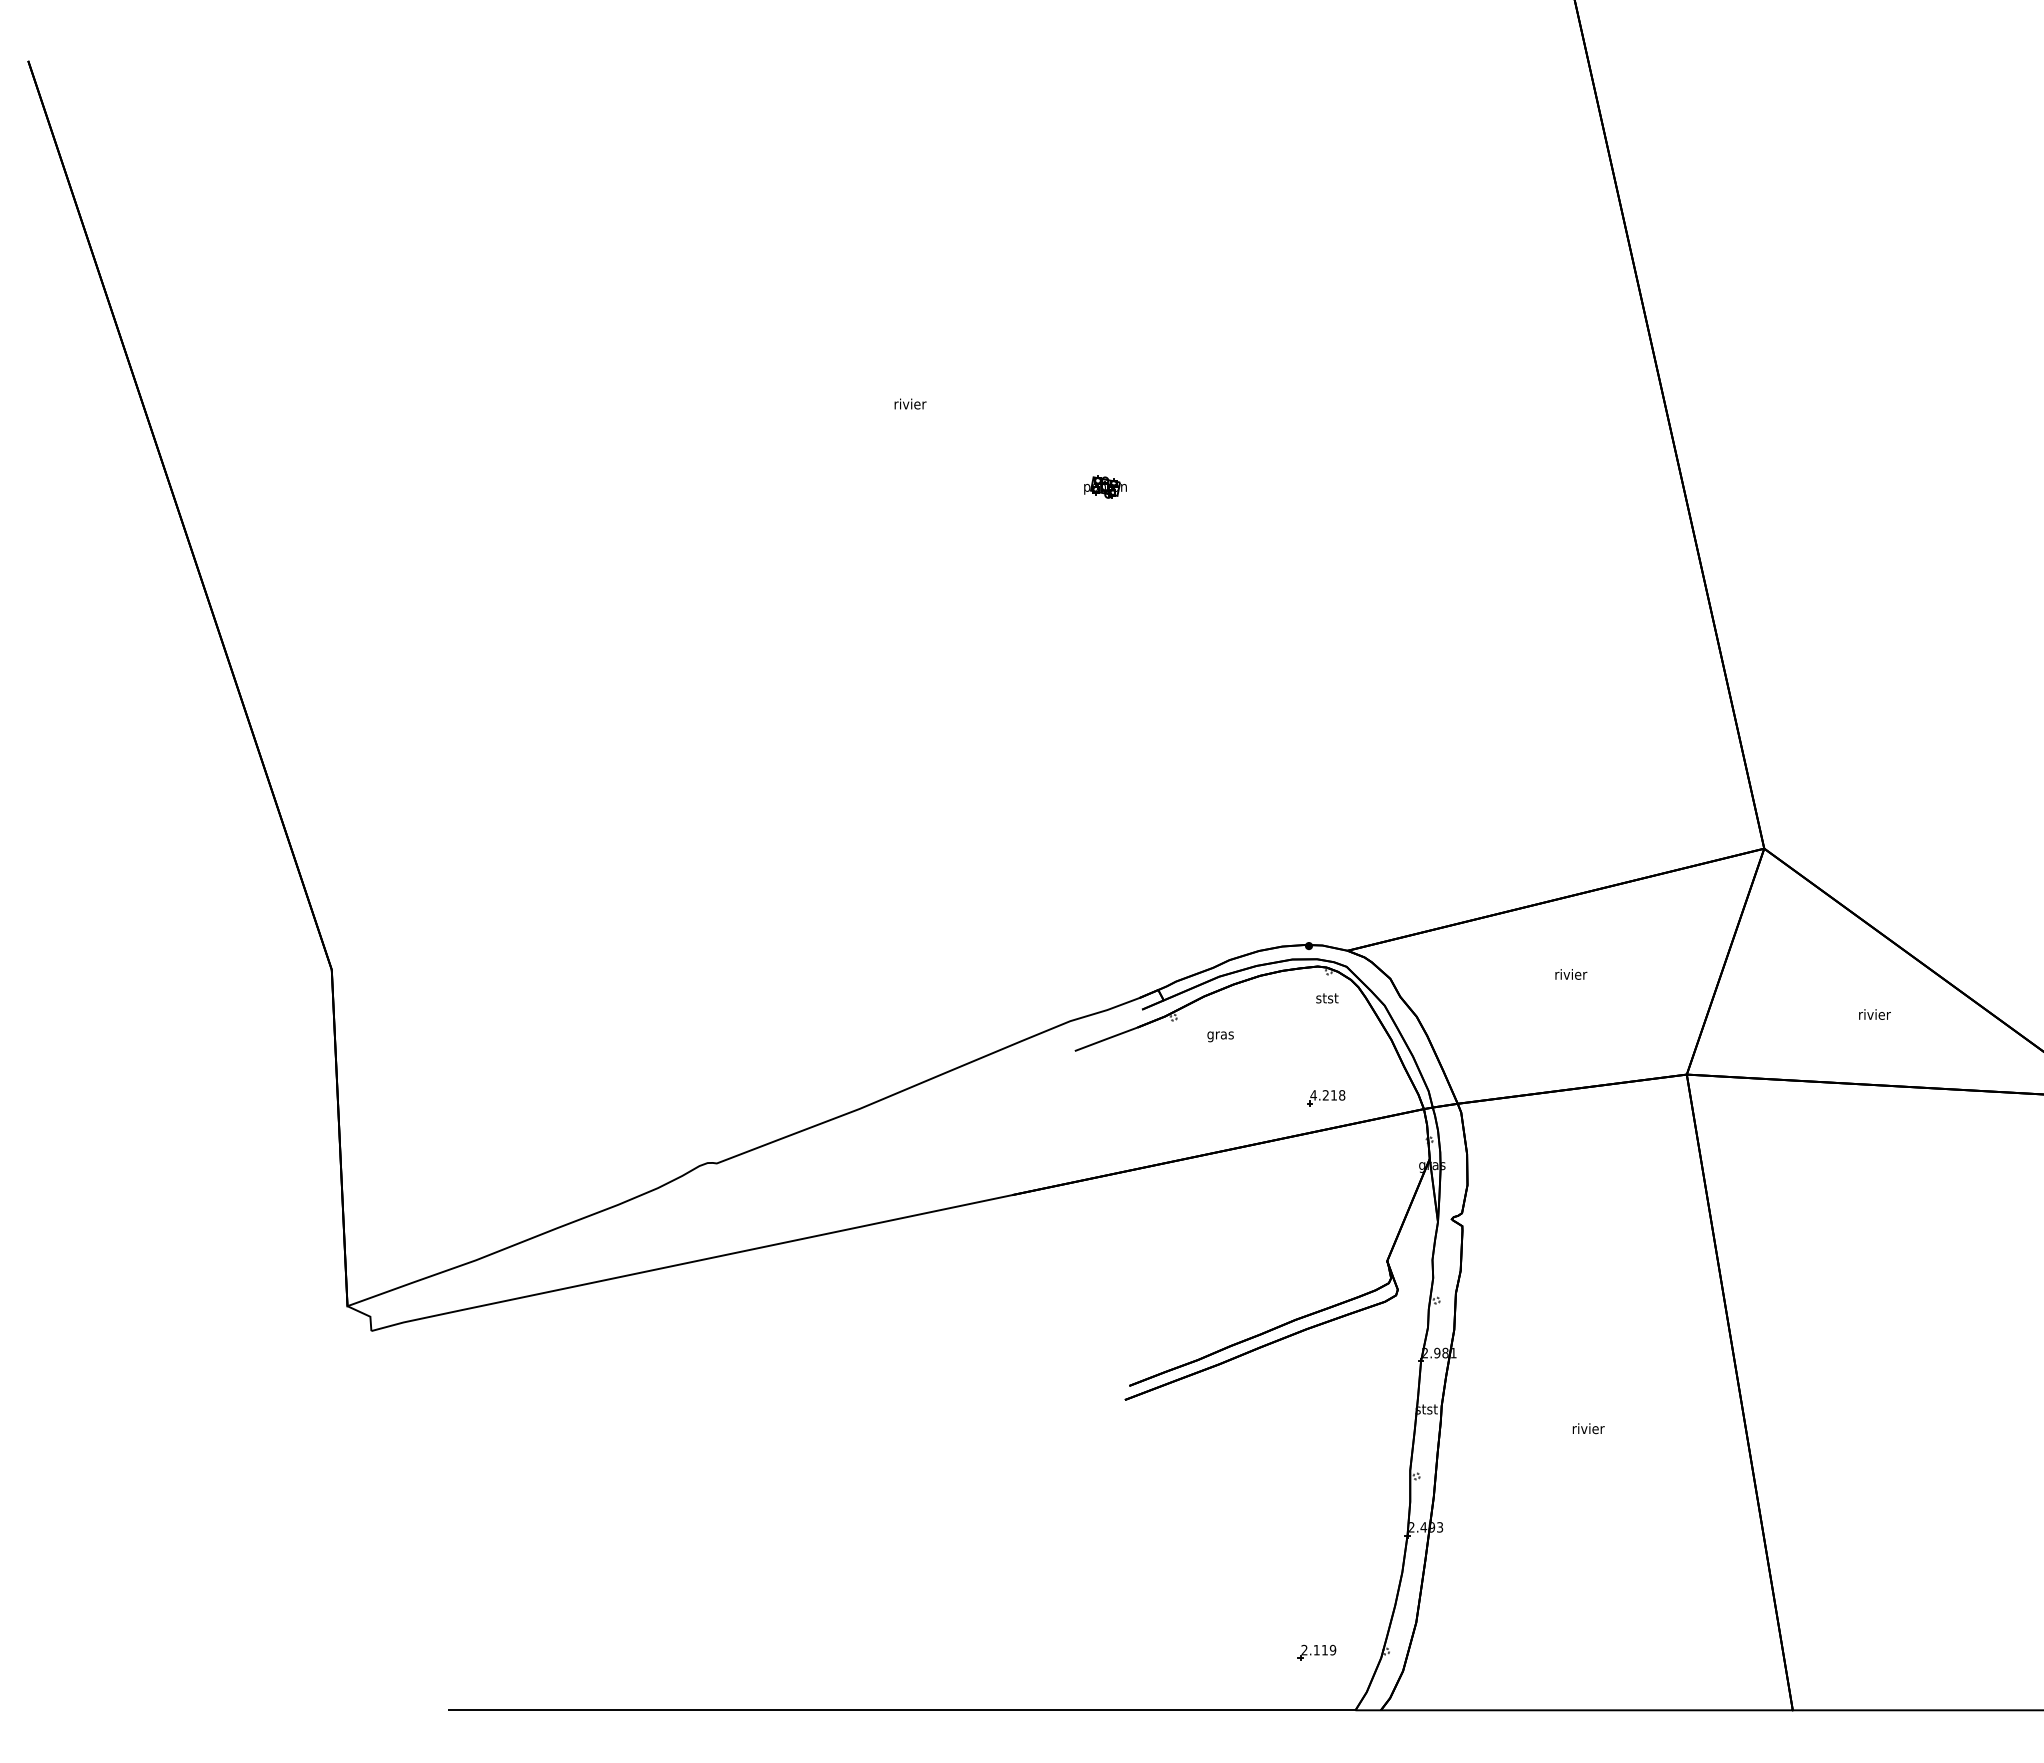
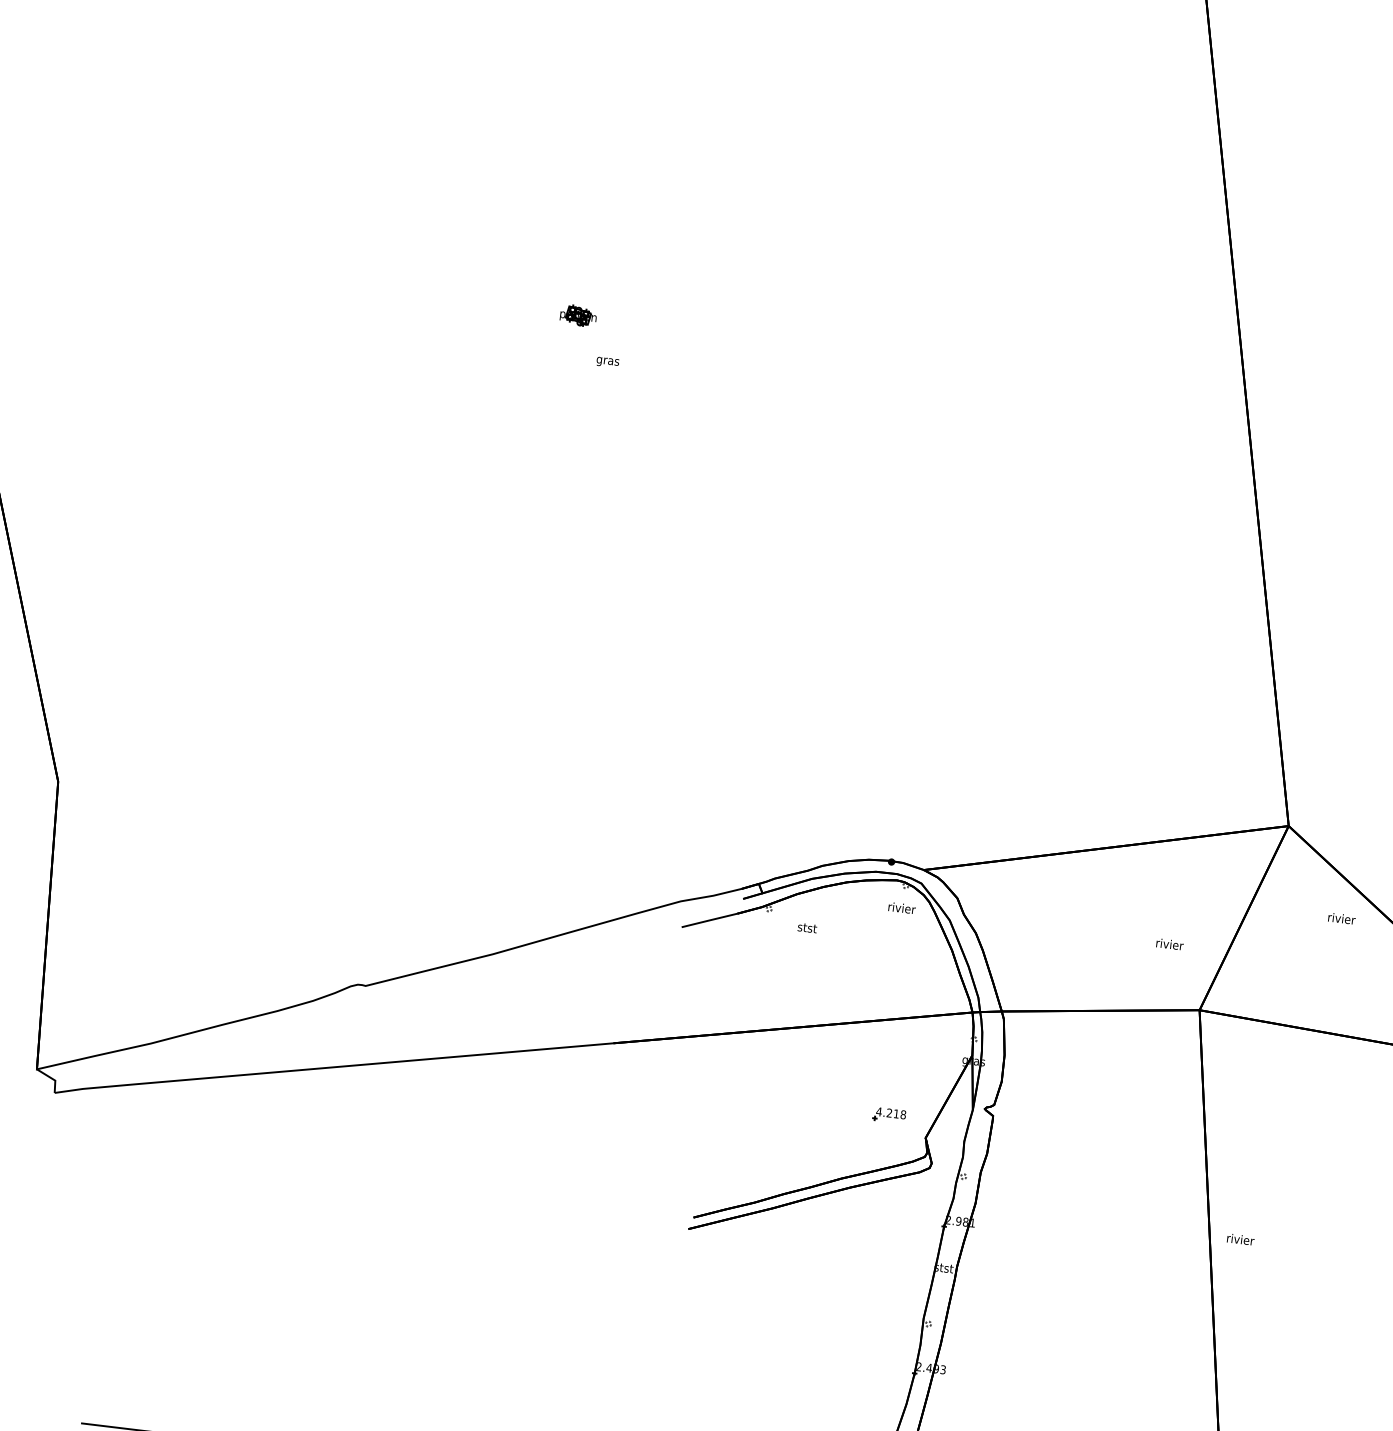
text: (910, 405) -> (608, 361), rivier -> gras
part: (1105, 486) -> (578, 315), moved
text: (1571, 974) -> (1170, 944), moved
text: (1327, 997) -> (902, 907), stst -> rivier
text: (1874, 1014) -> (1341, 918), moved
text: (1220, 1035) -> (807, 928), gras -> stst
part: (1326, 1098) -> (889, 1115), moved
text: (1588, 1428) -> (1240, 1239), moved

